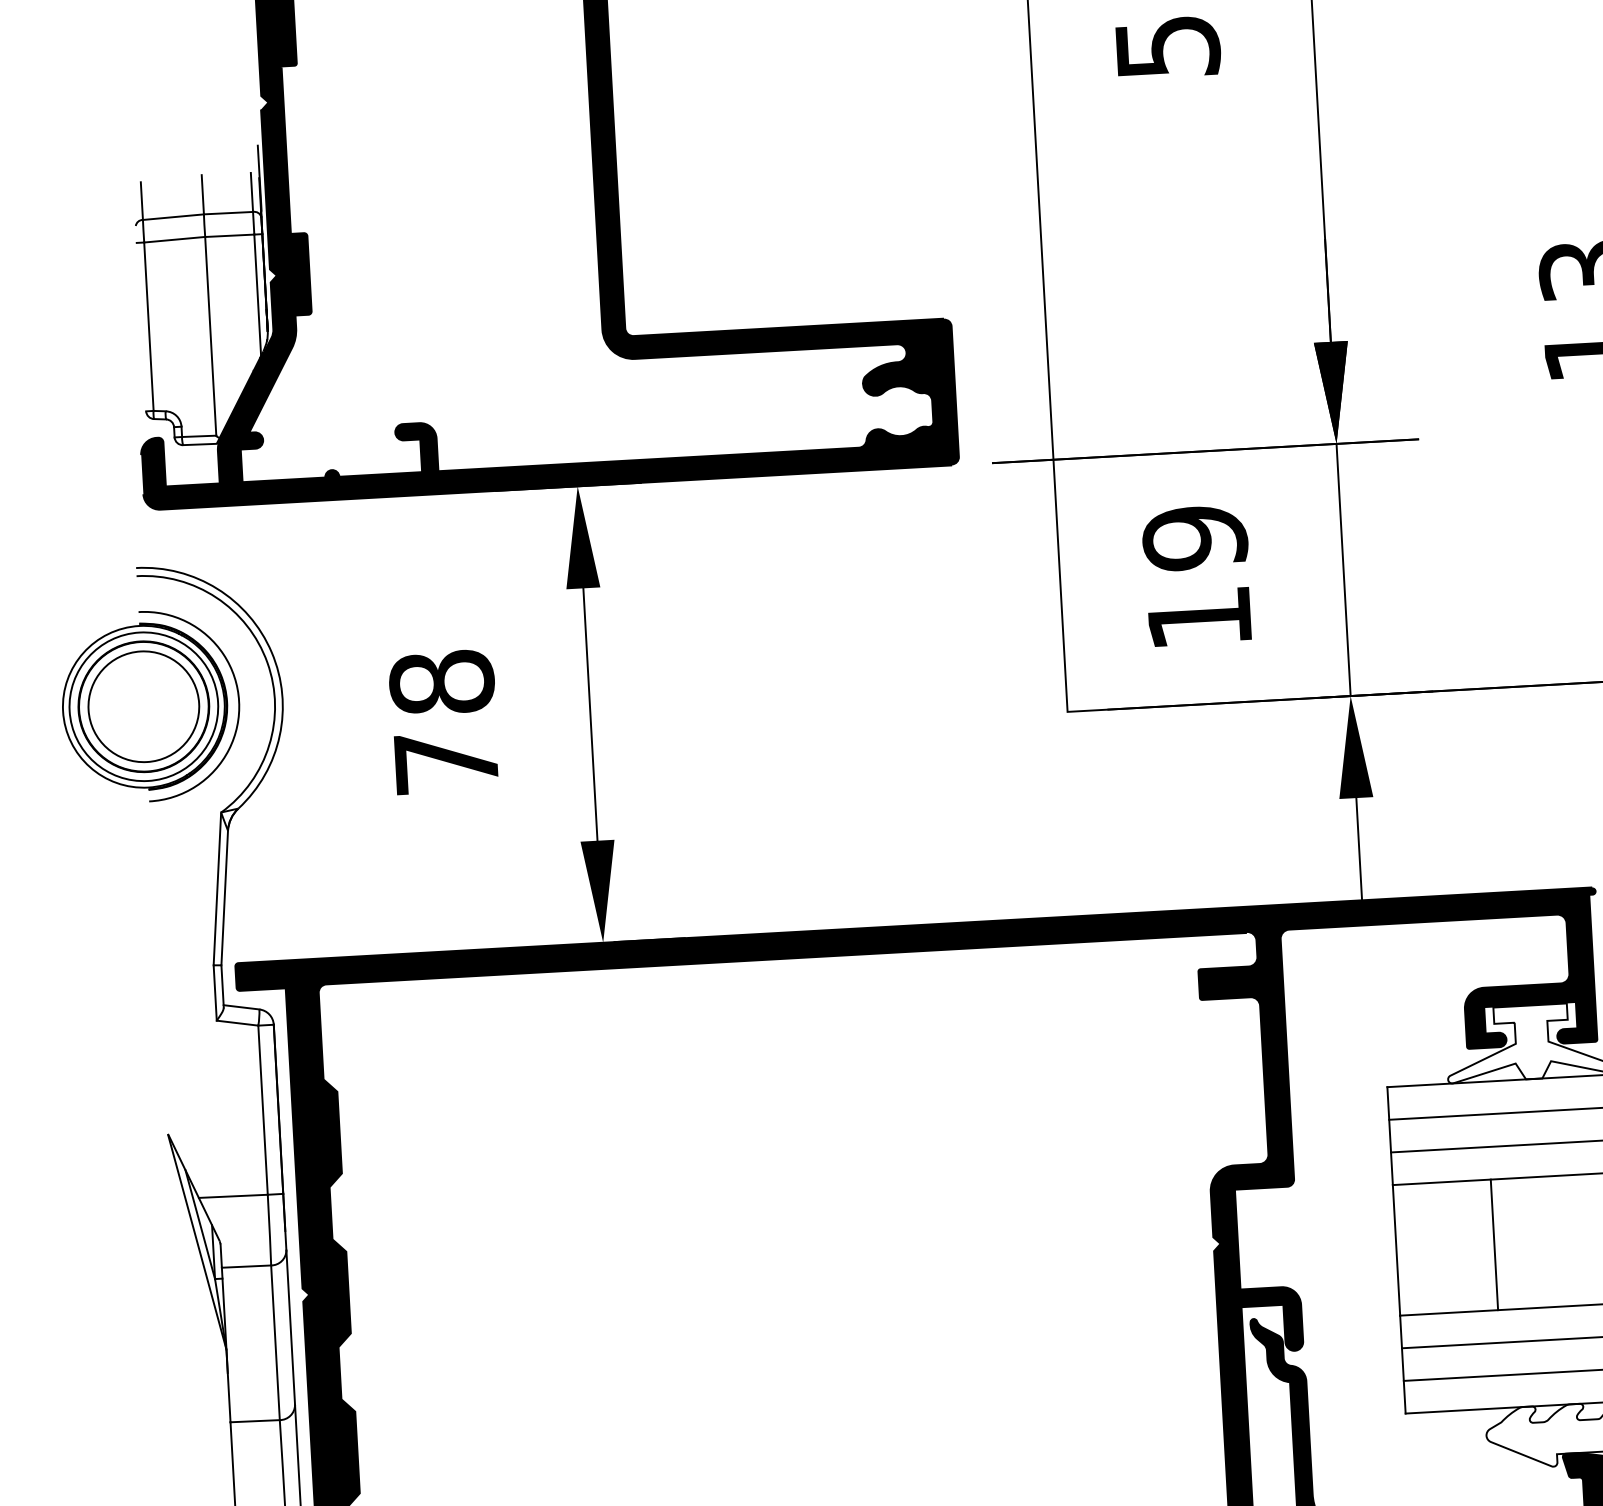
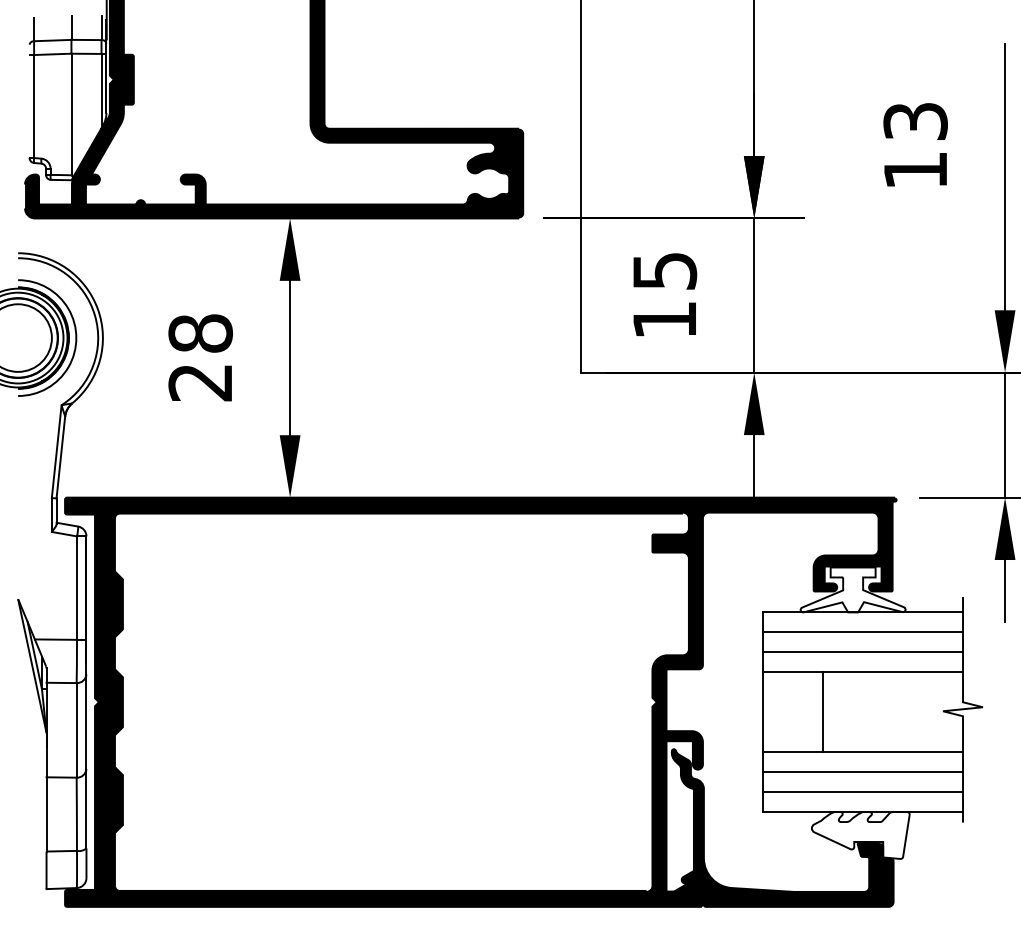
text: (1194, 538) -> (664, 271), 19 -> 15
text: (444, 762) -> (199, 382), 78 -> 28

